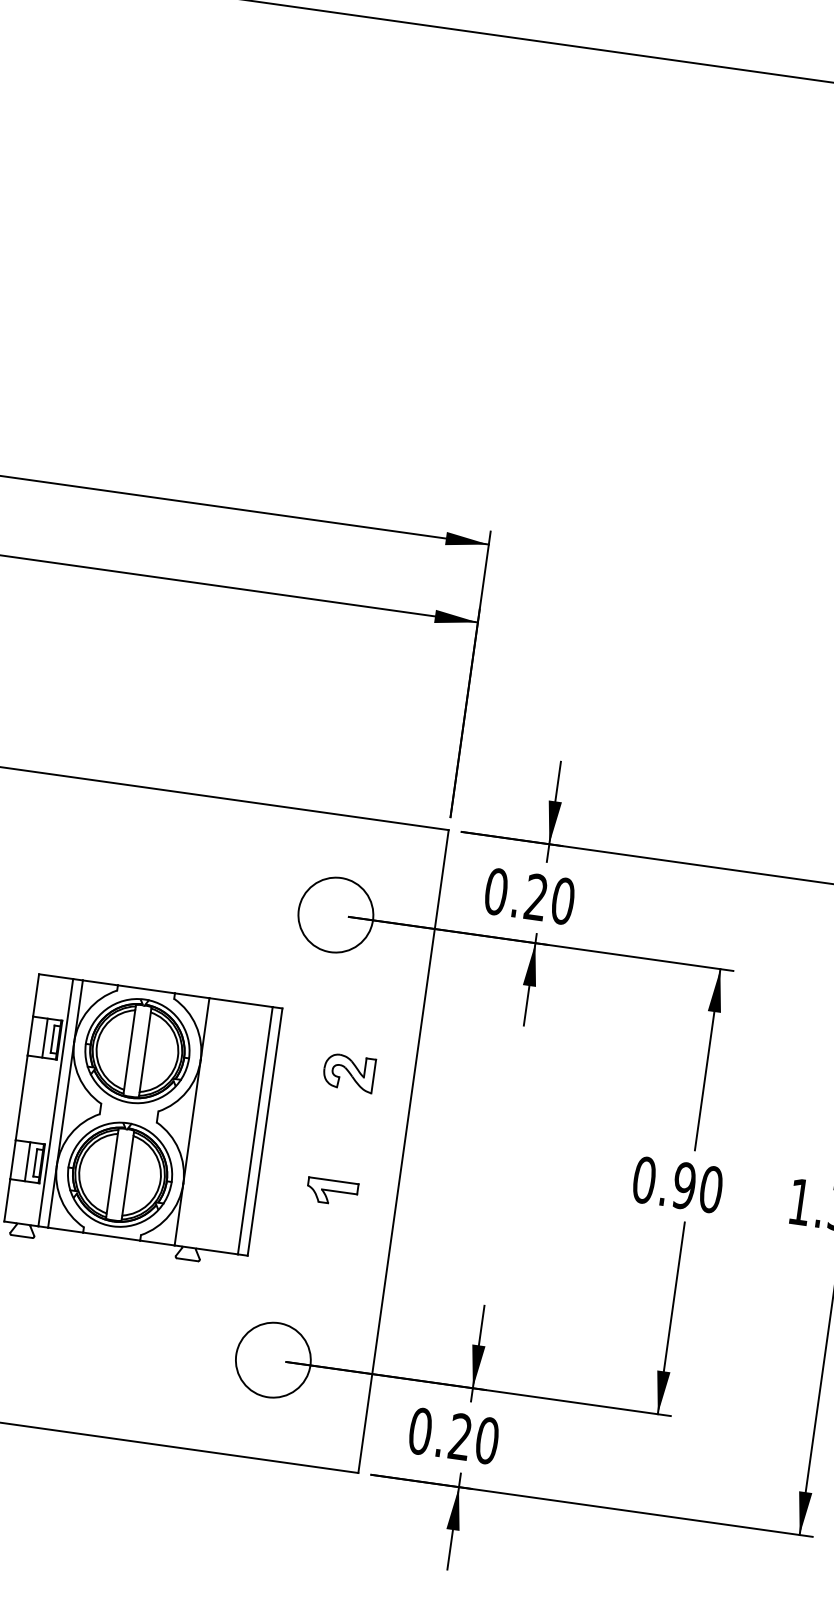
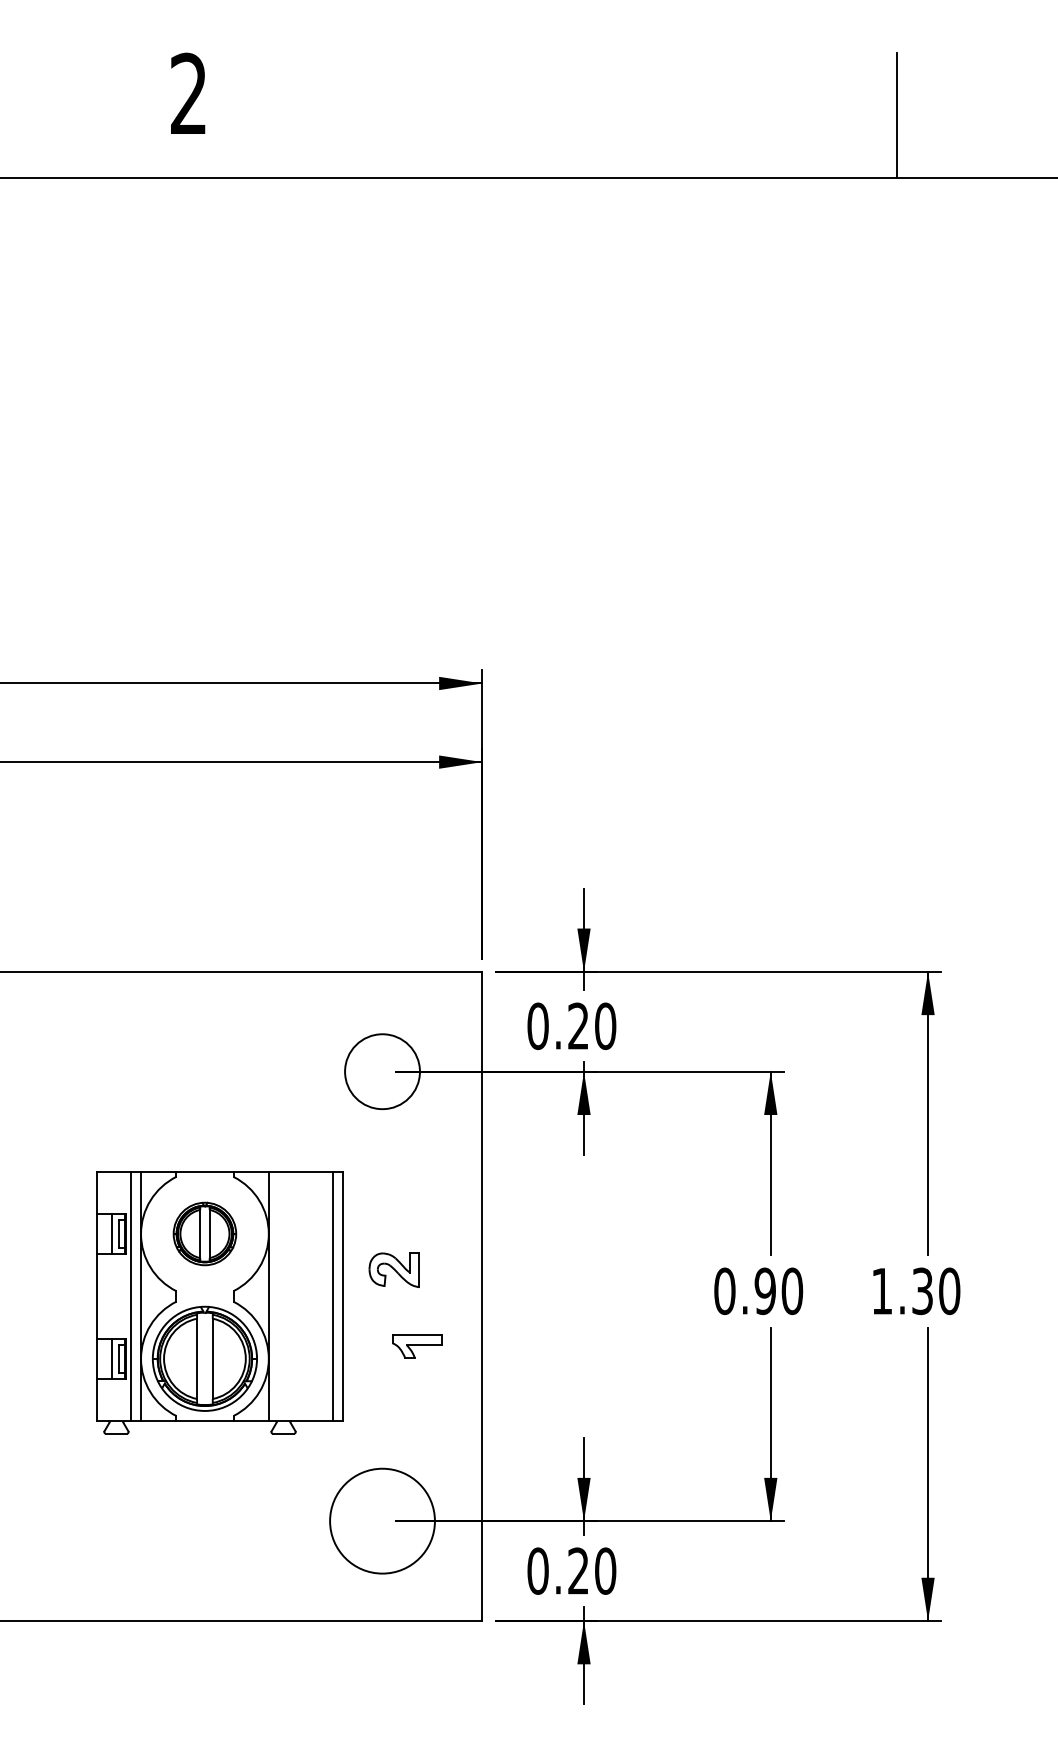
part: (137, 1050) -> (204, 1233), size x0.6
part: (348, 1072) -> (393, 1269), moved
circle: (273, 1359) -> (382, 1520), size x1.4

